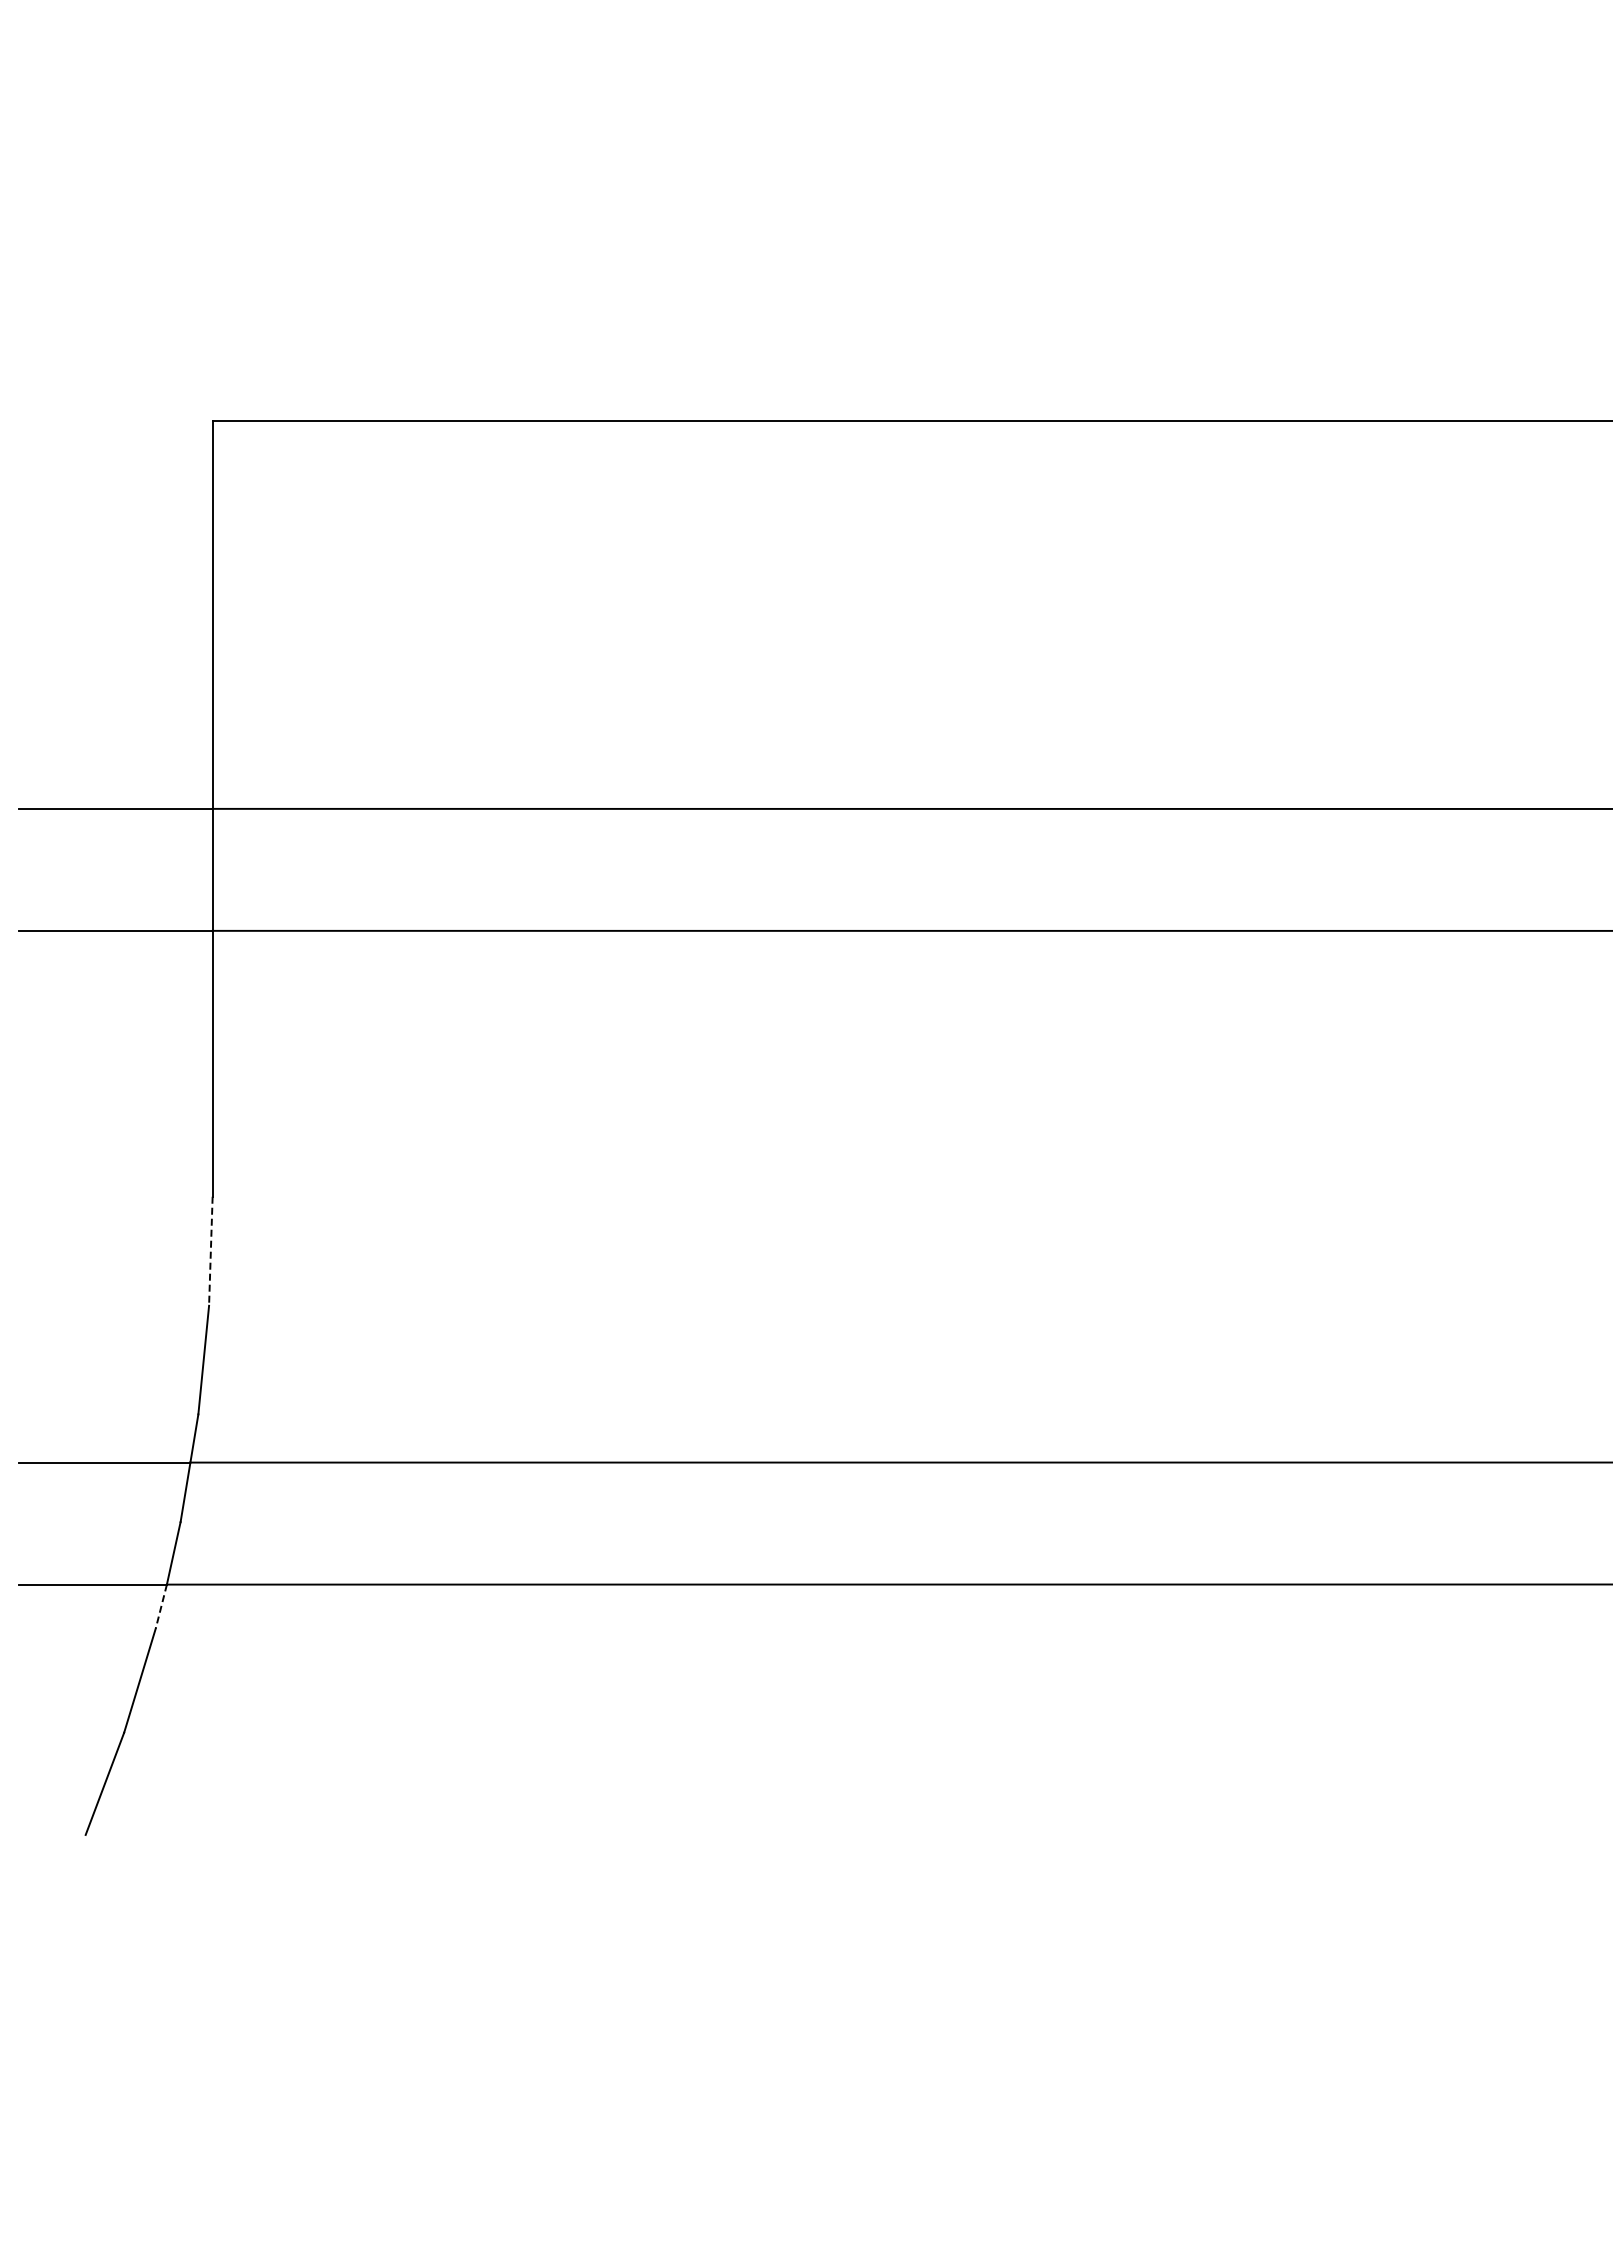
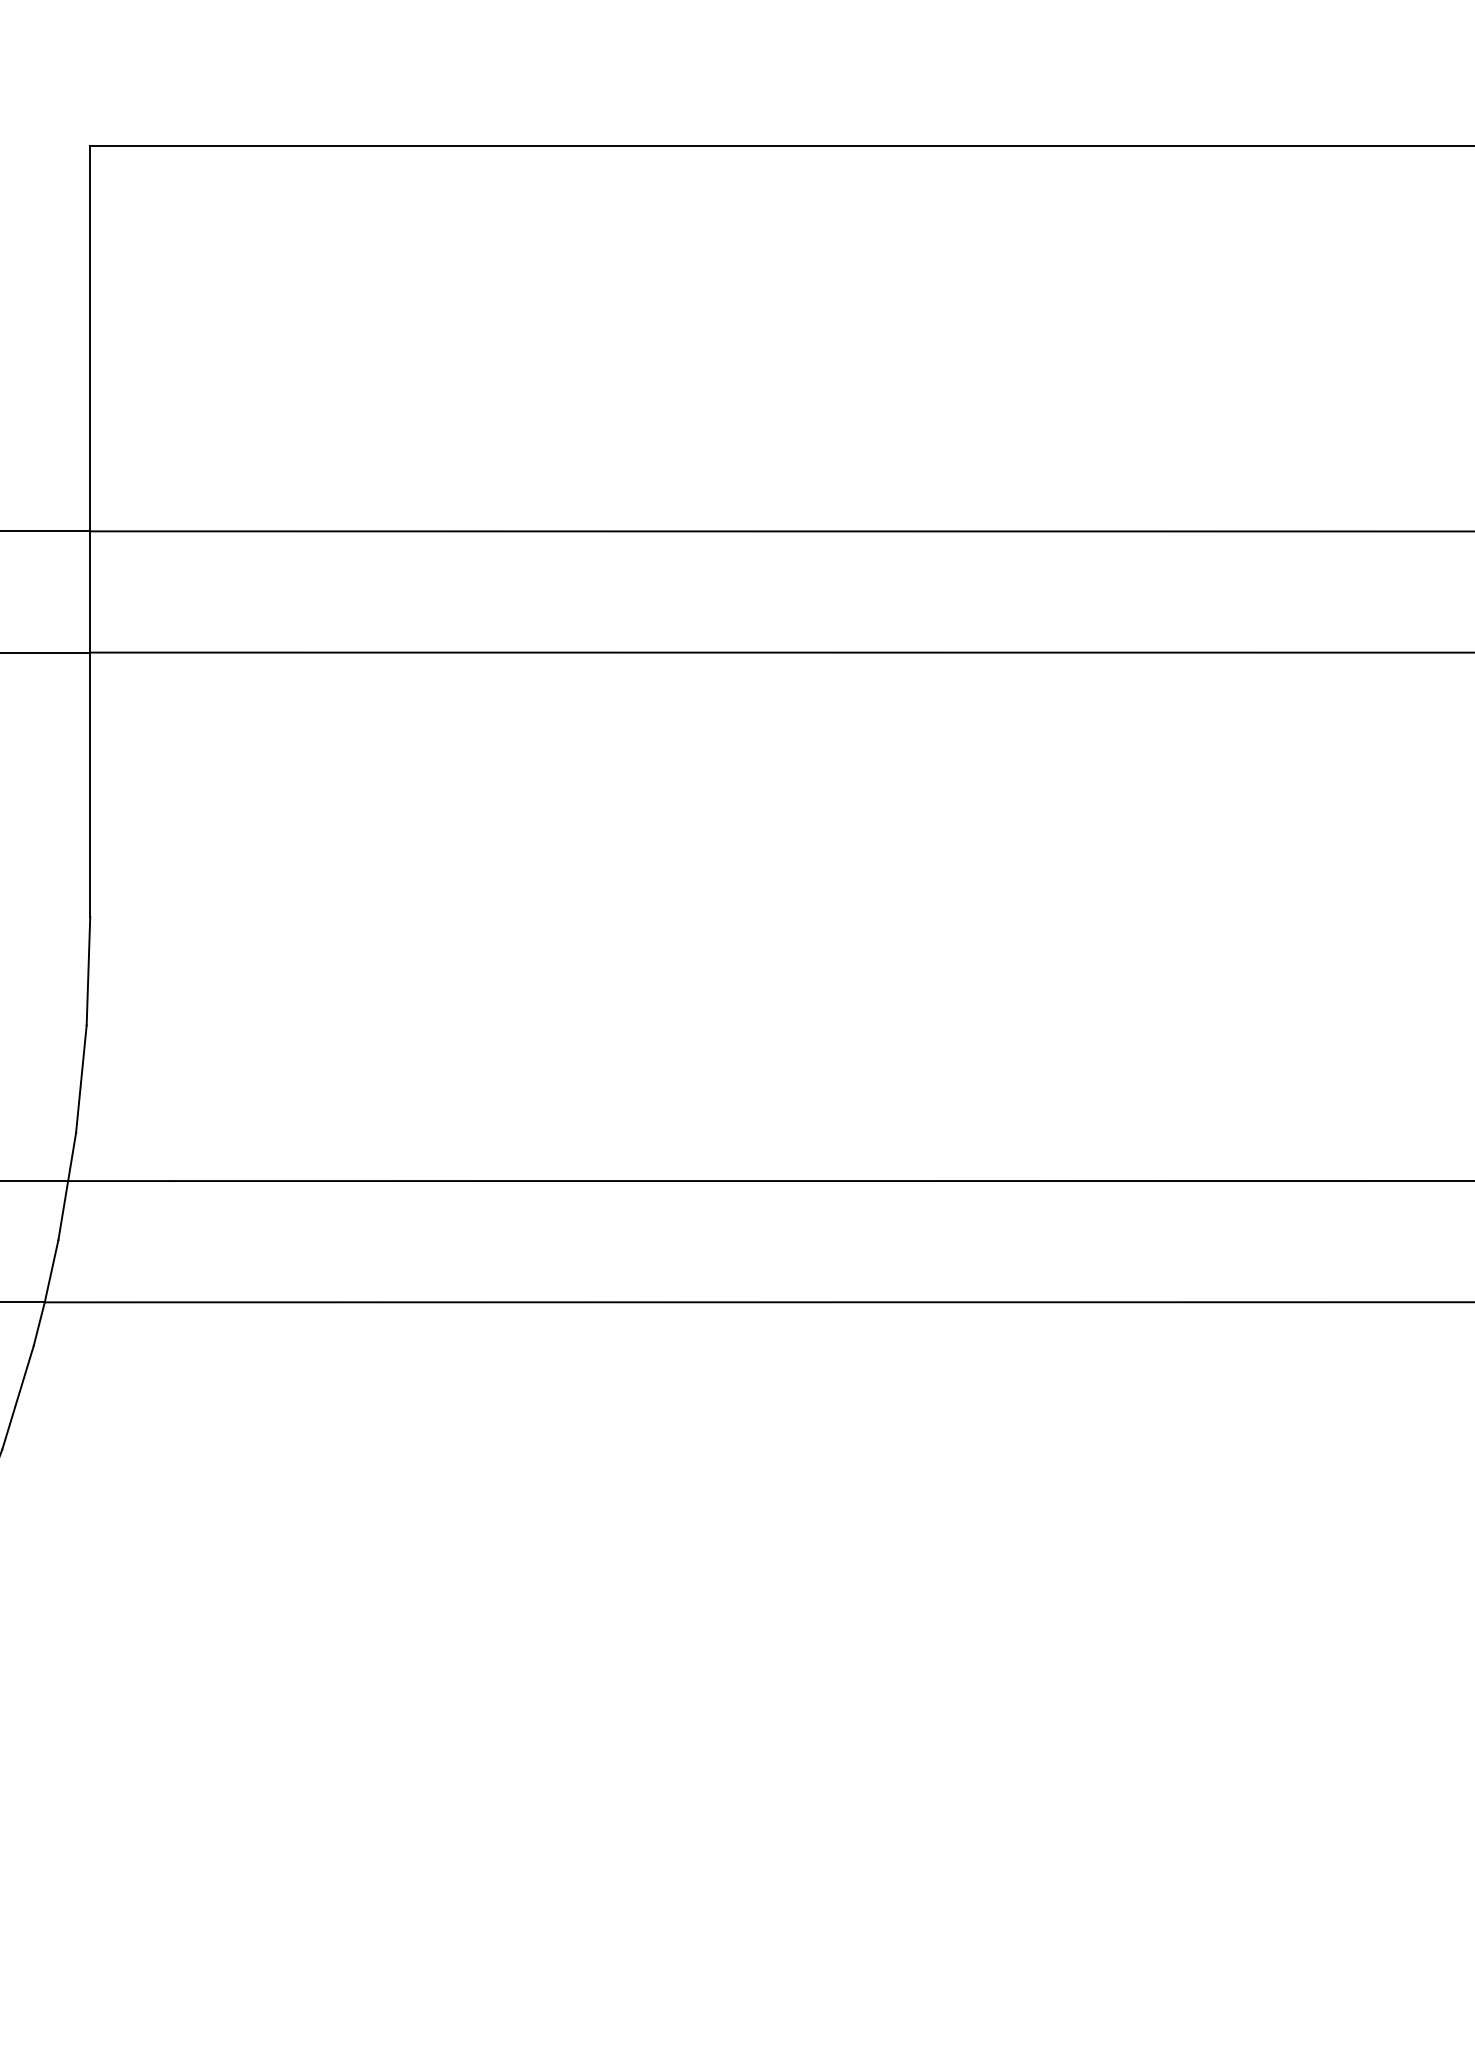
line: (210, 1251) -> (88, 971), dashed -> solid
line: (161, 1606) -> (39, 1324), dashed -> solid

